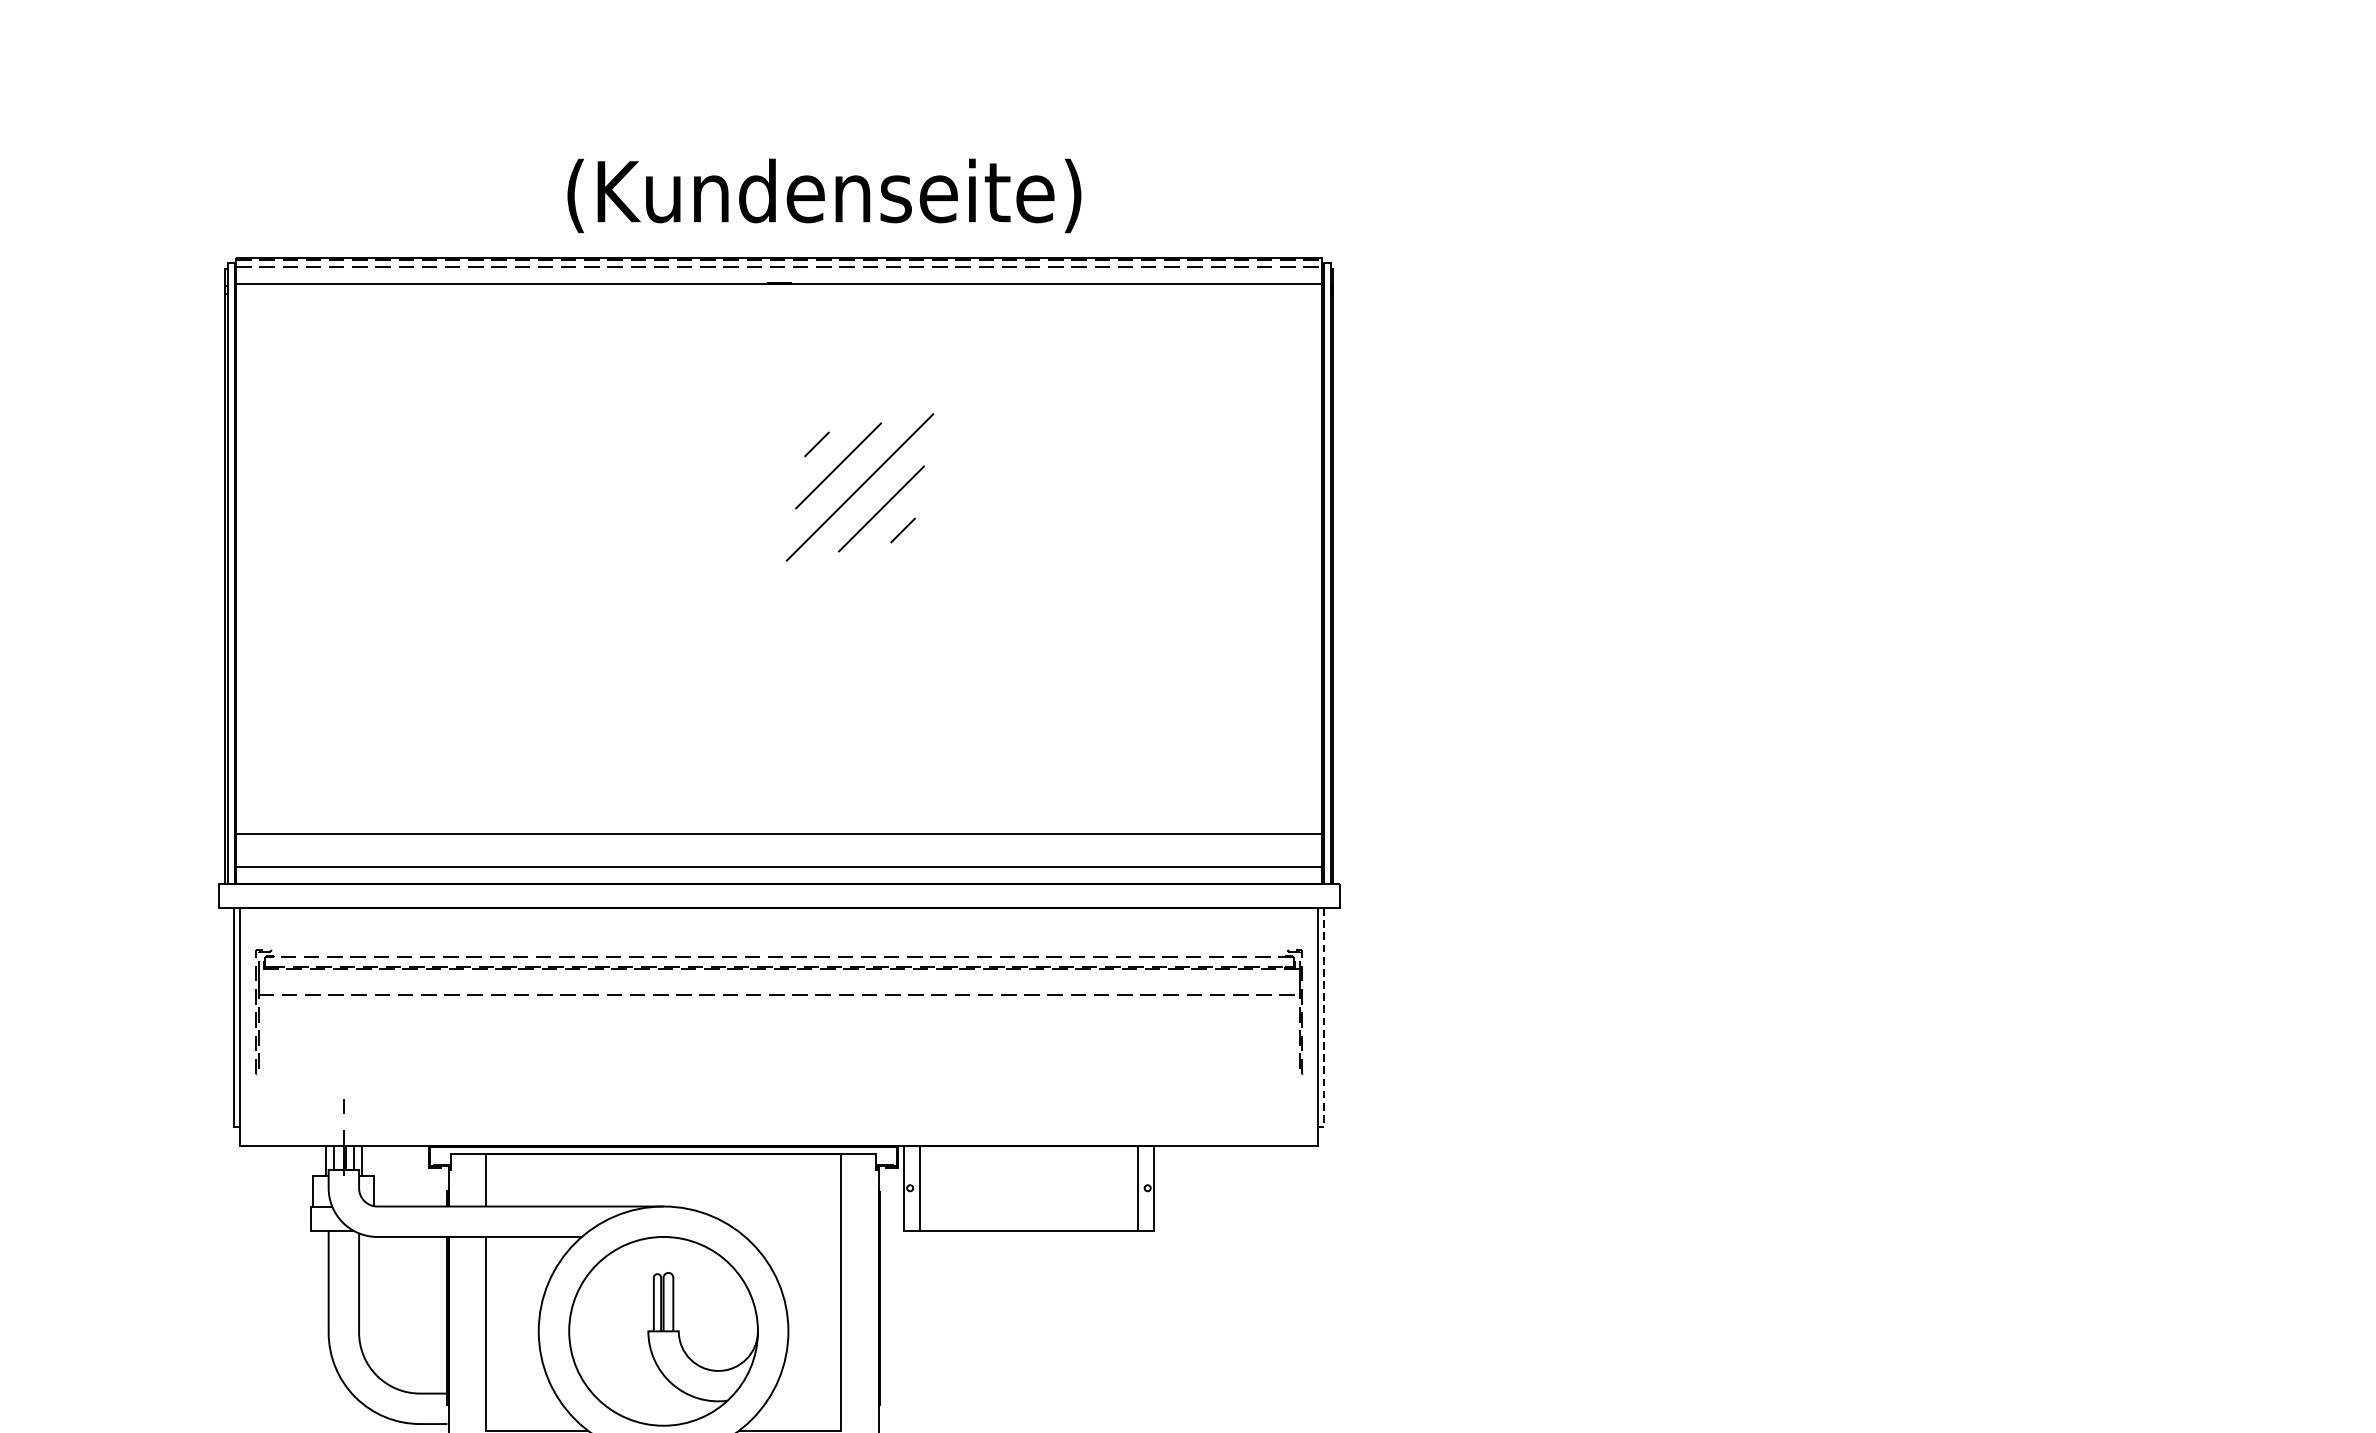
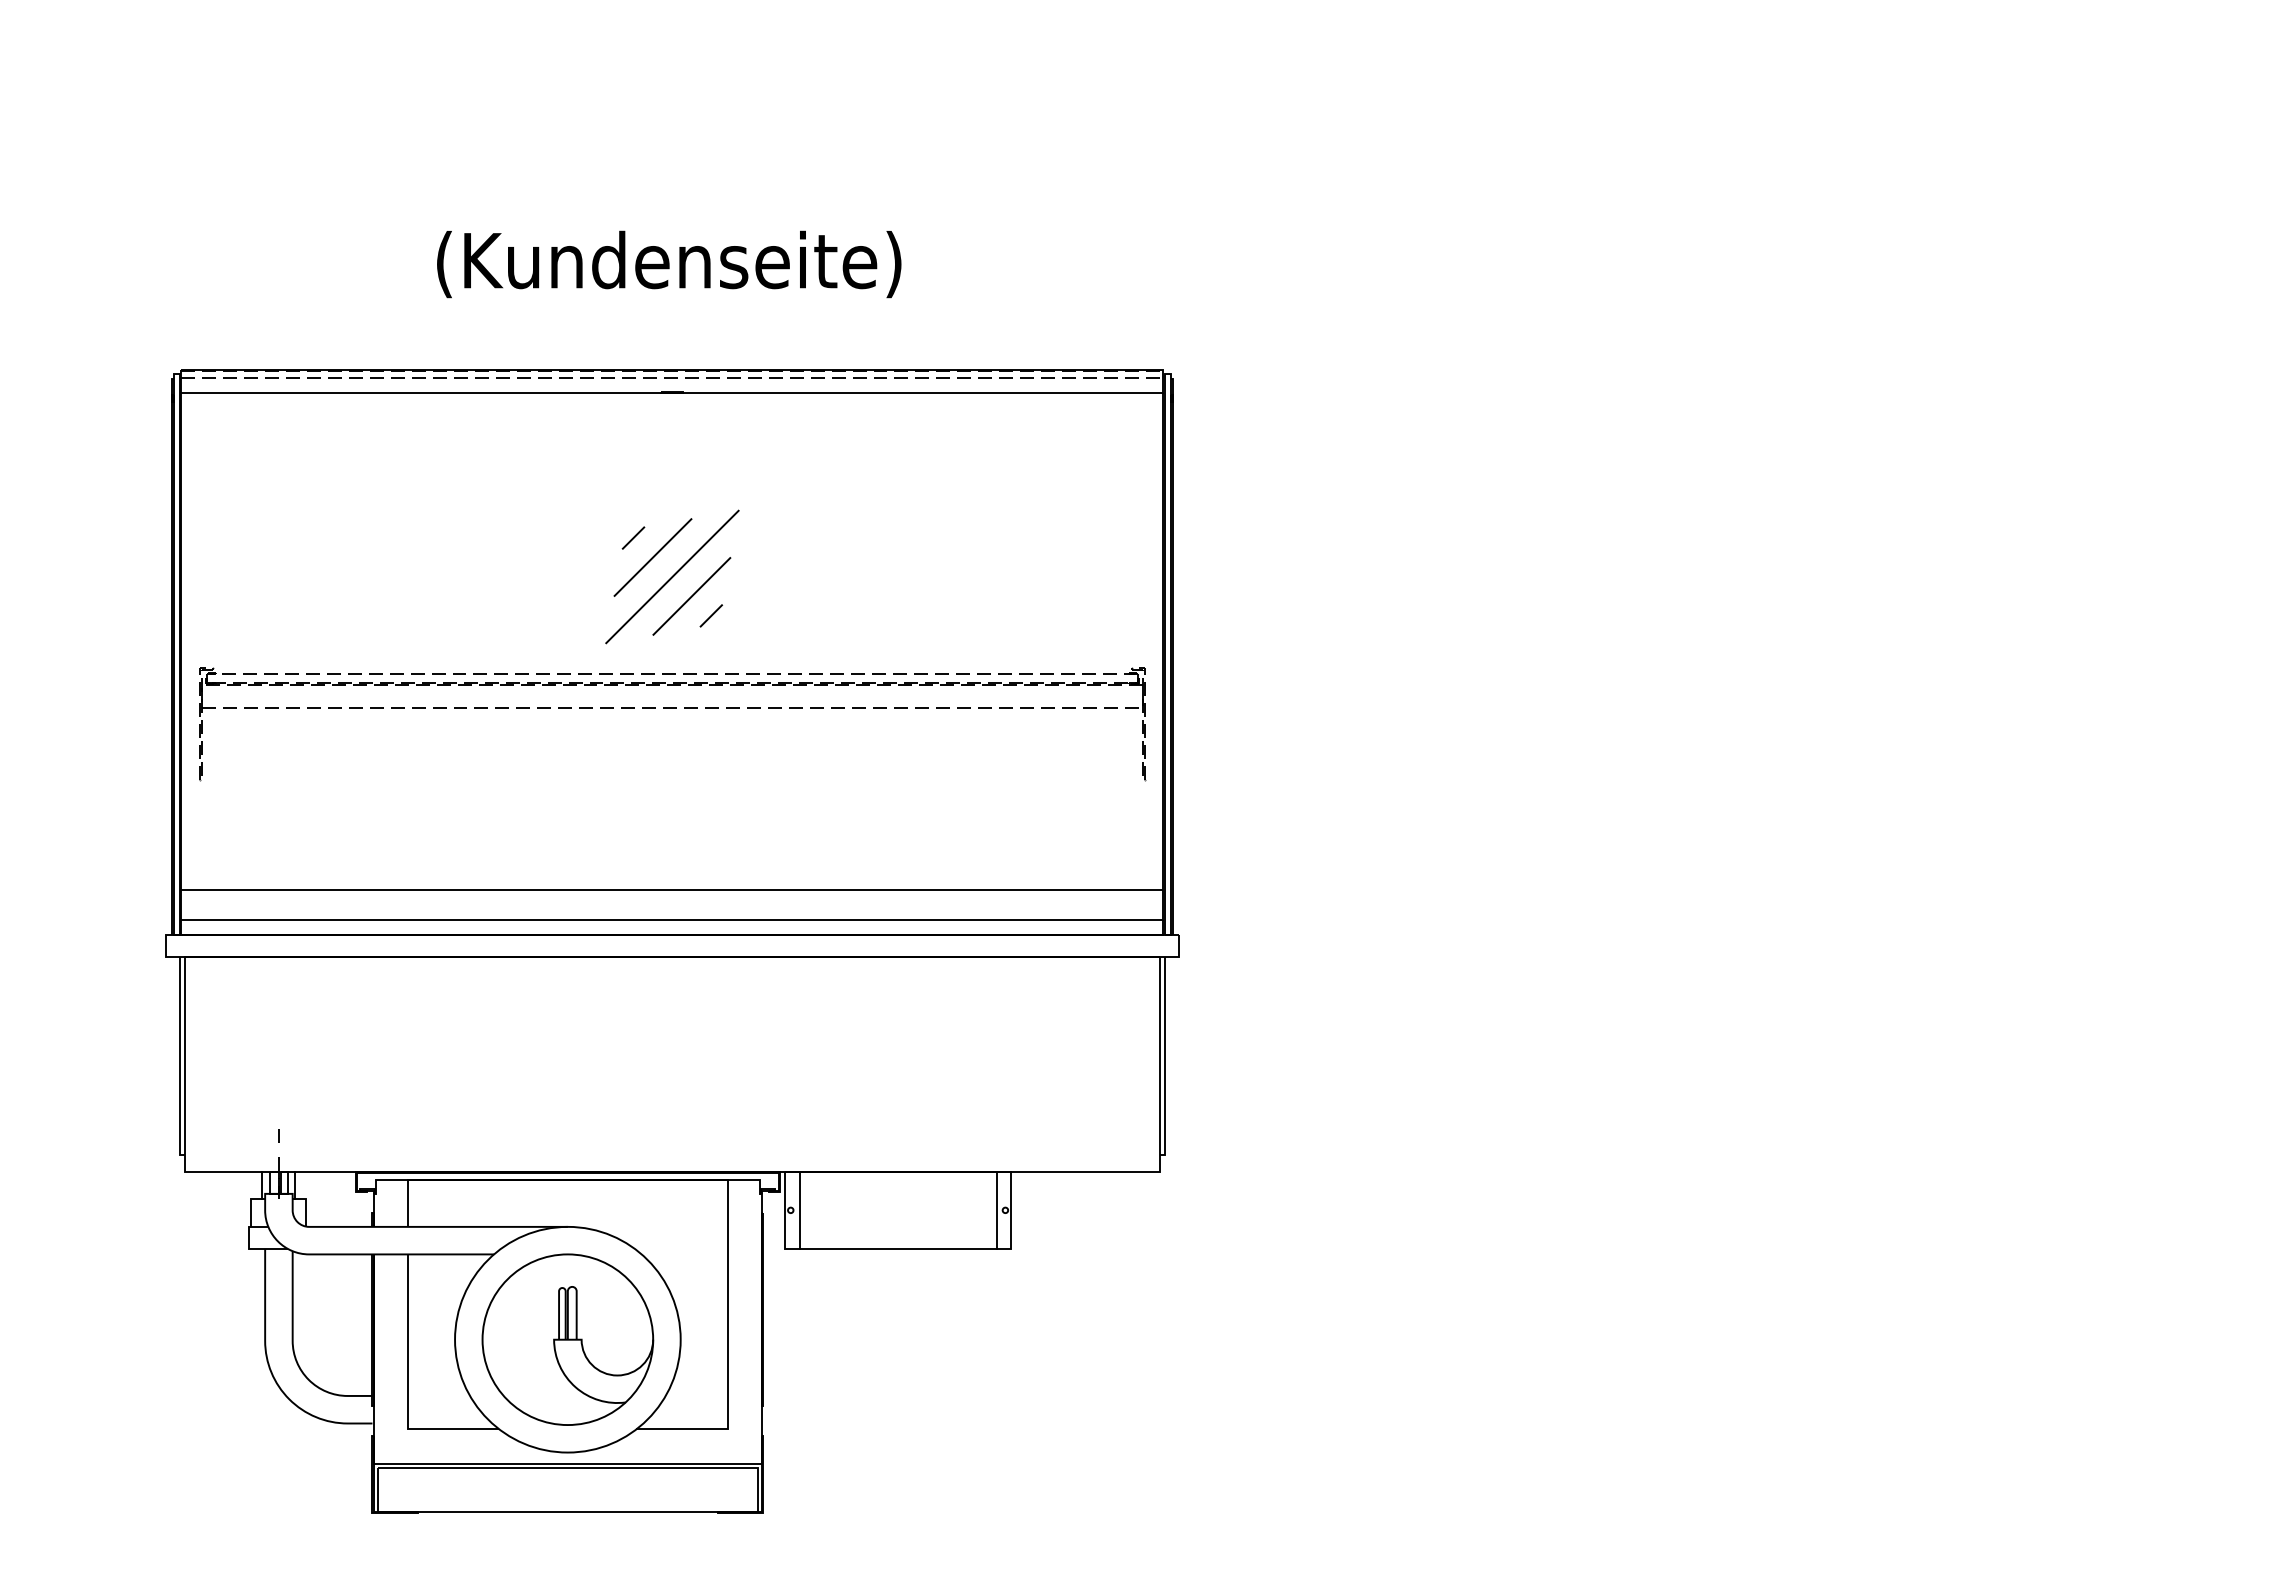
text: (824, 195) -> (669, 264), moved
part: (860, 486) -> (672, 576), moved
part: (779, 994) -> (672, 708), moved
line: (1324, 1021) -> (1165, 1059), dashed -> solid

